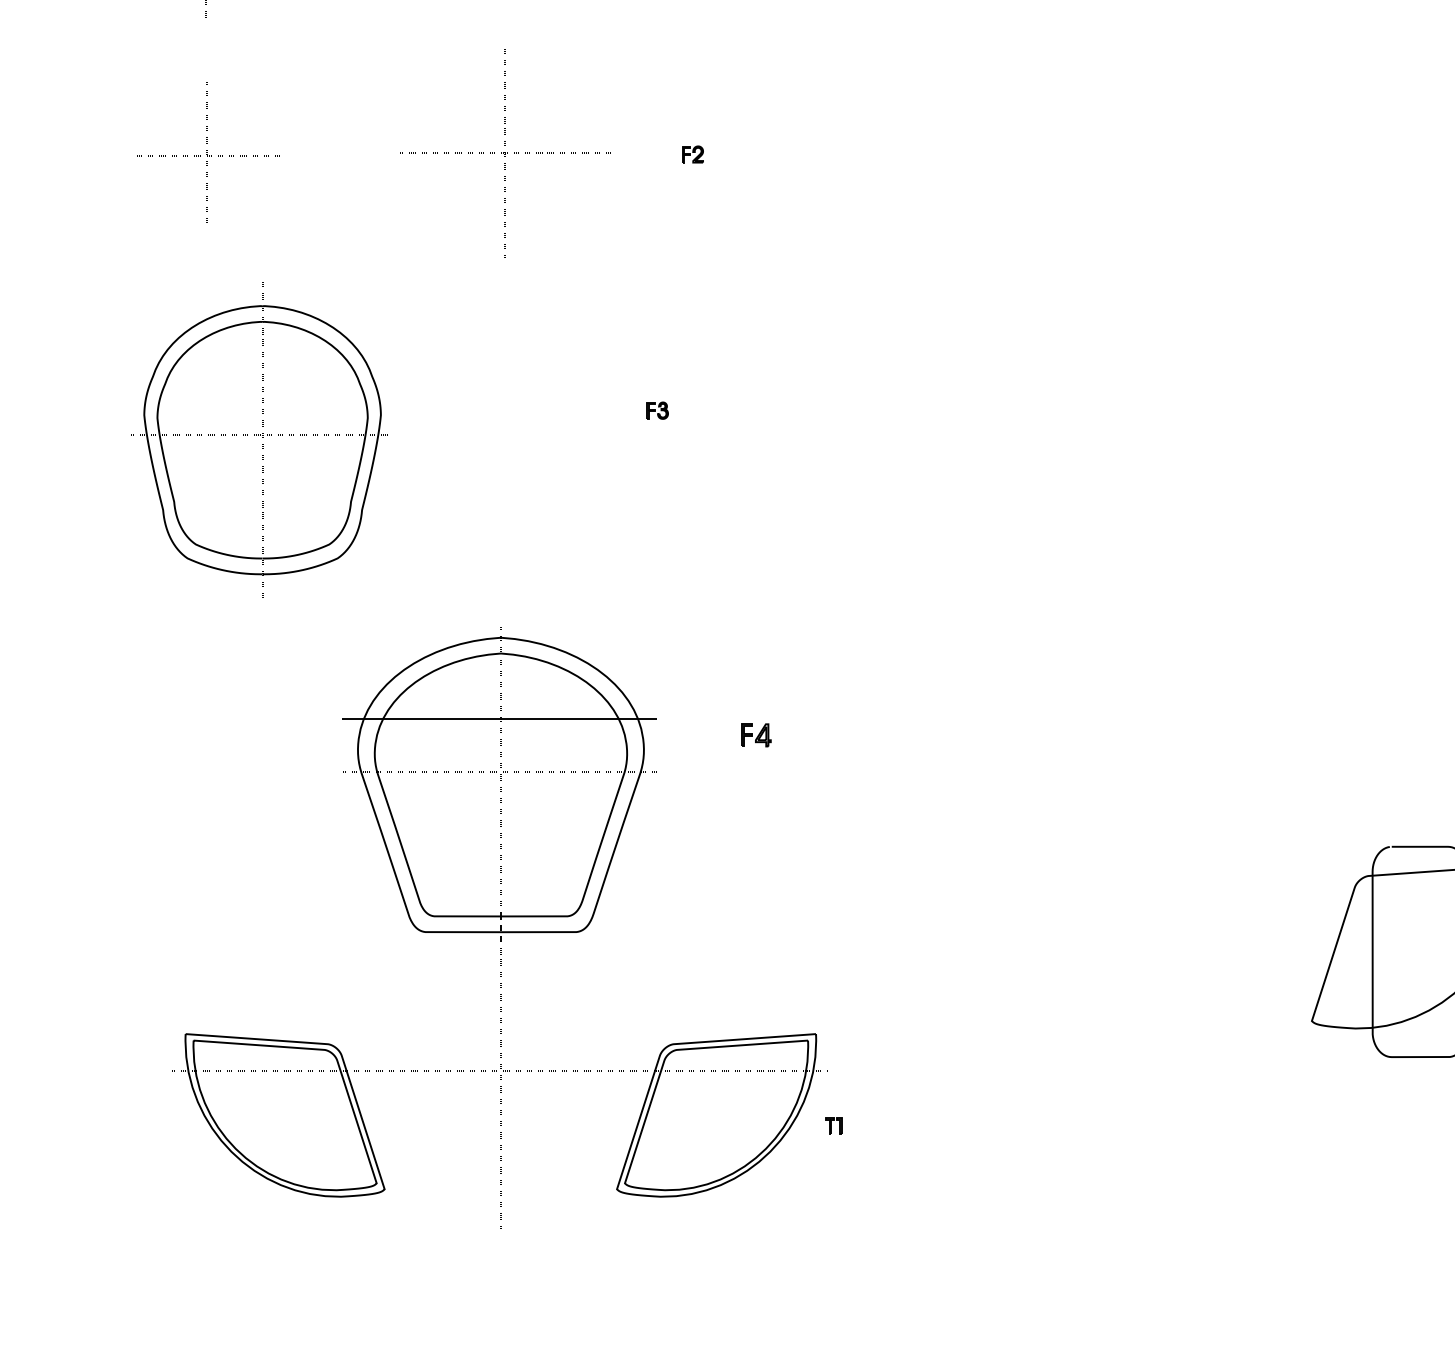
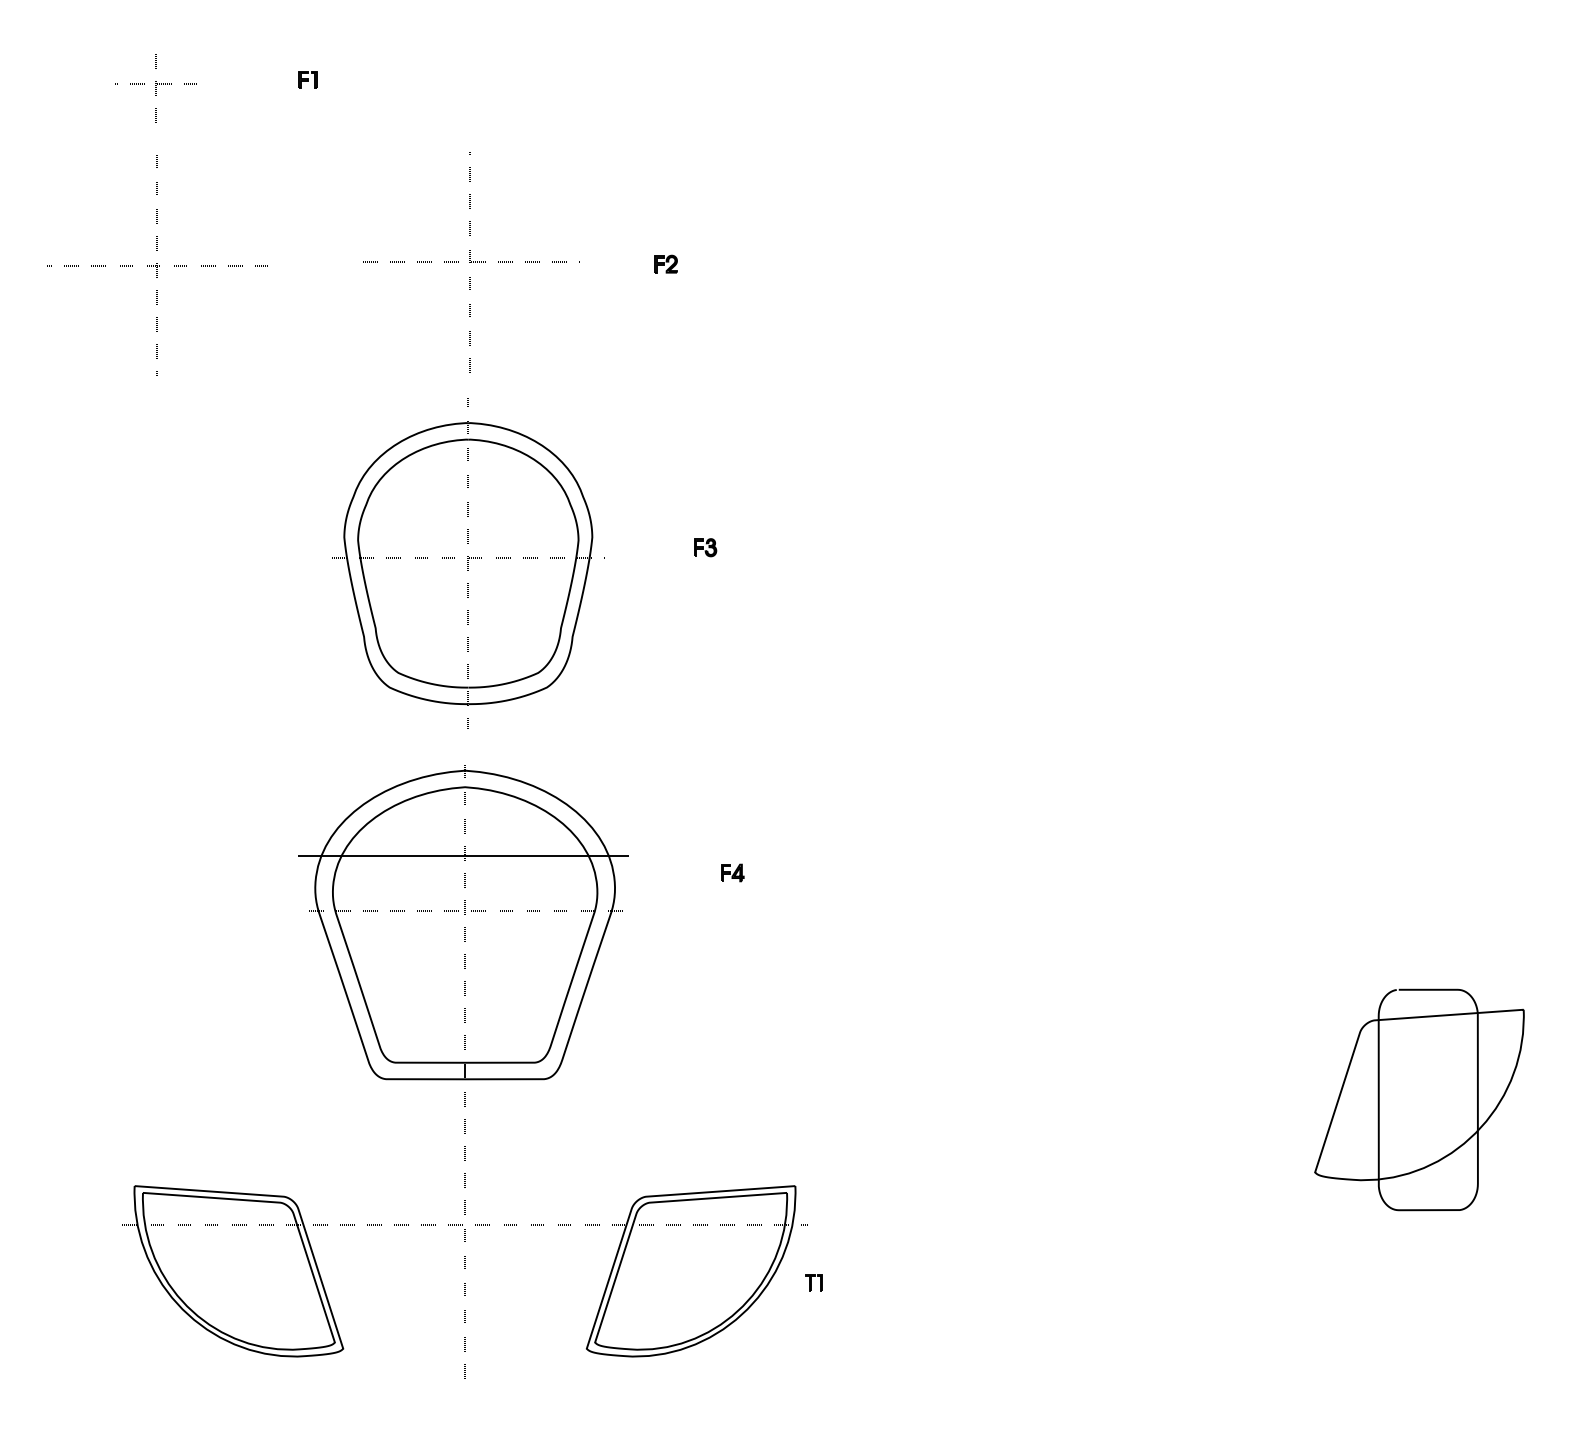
part: (207, 155) -> (157, 265), size x1.43
part: (657, 410) -> (705, 547), moved
part: (262, 440) -> (468, 563), moved
part: (756, 734) -> (732, 872), size x0.71

